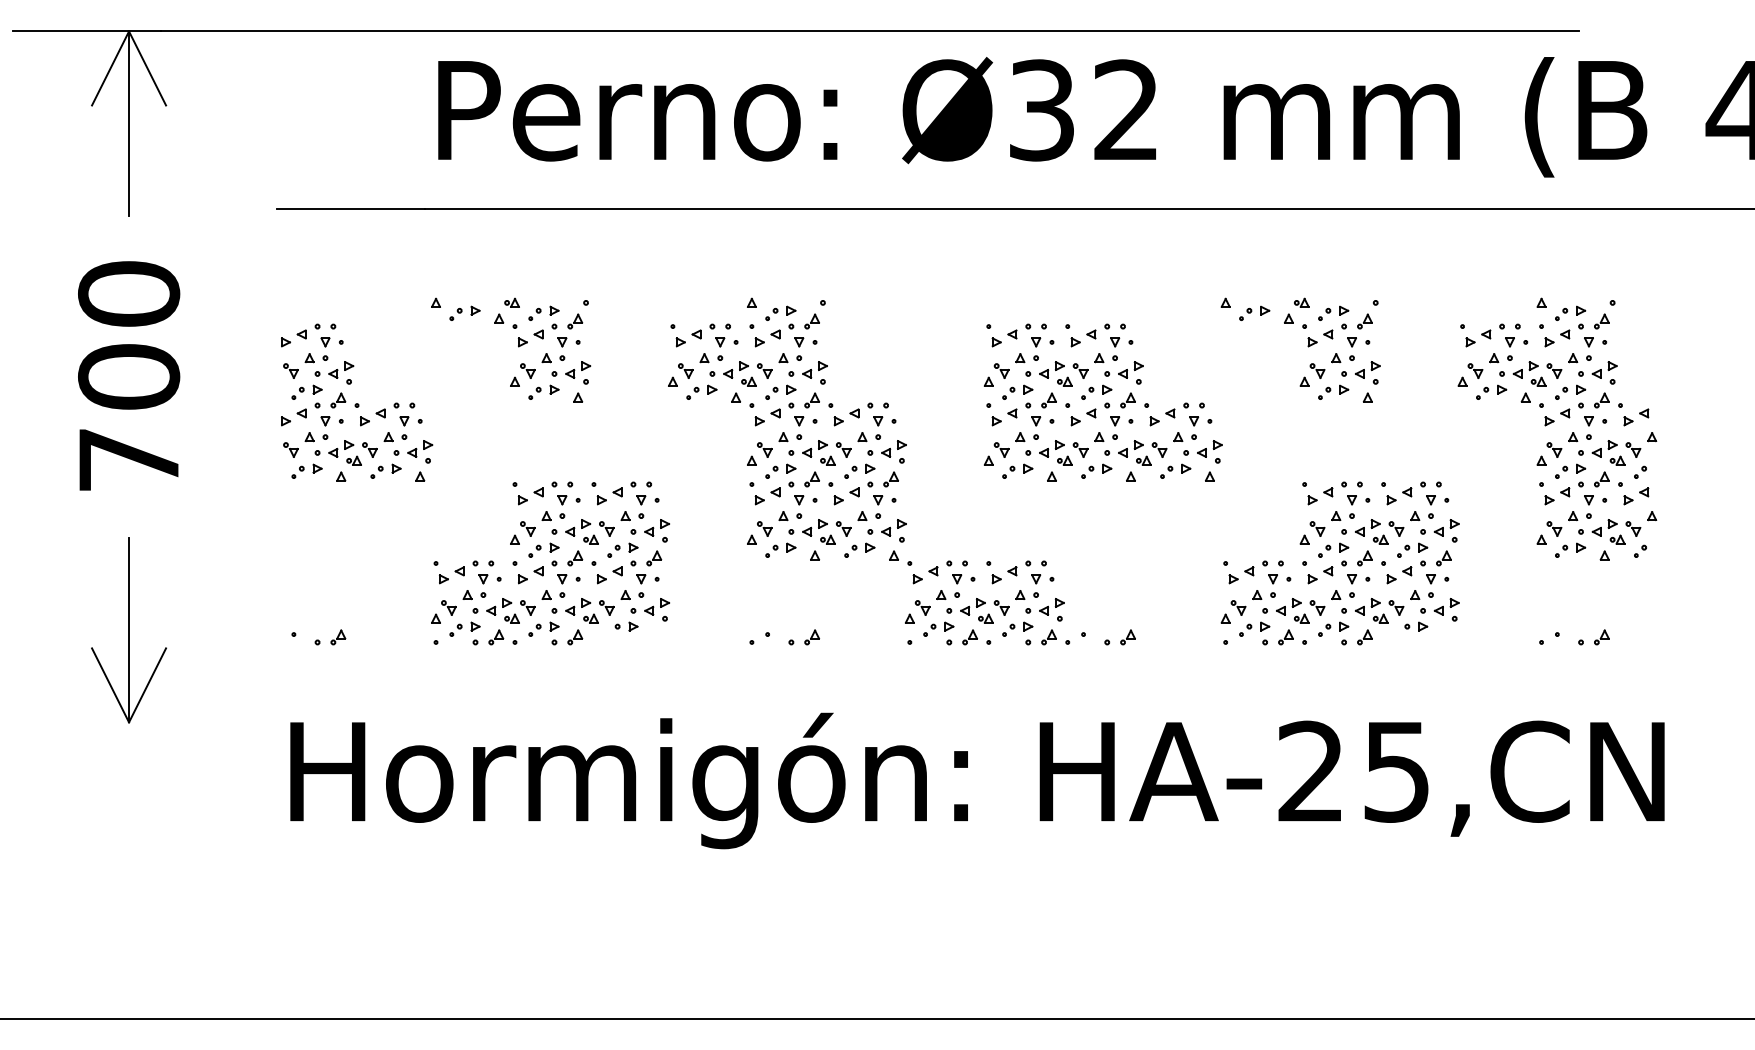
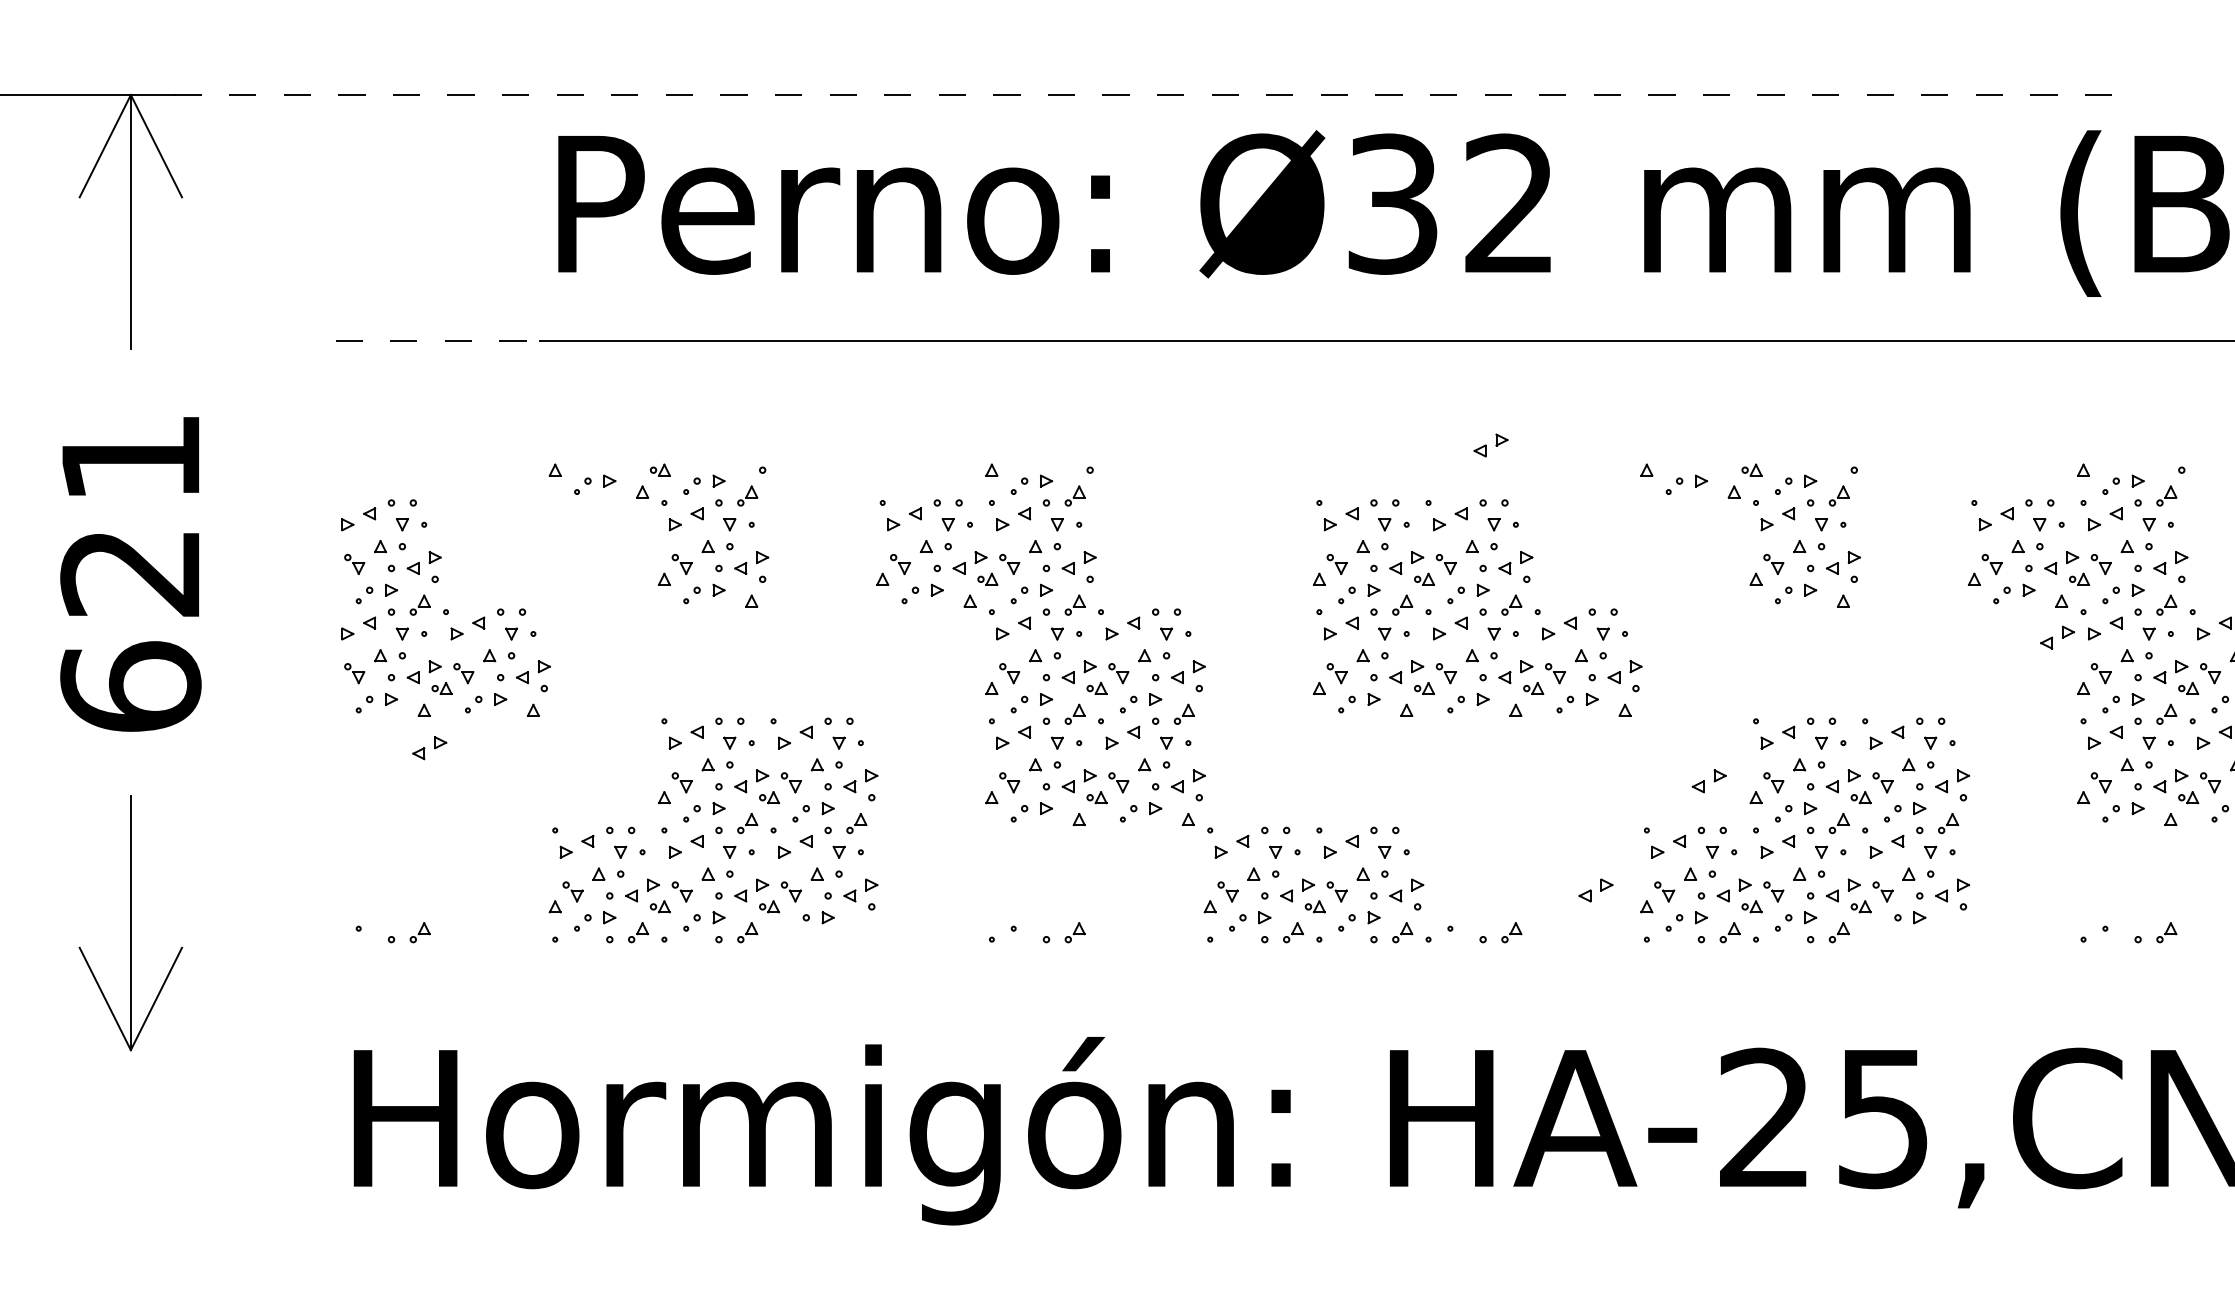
line: (870, 31) -> (1155, 95), solid -> dashed
line: (351, 209) -> (438, 341), solid -> dashed
part: (1112, 284) -> (1490, 444), added
text: (129, 376) -> (131, 571), 700 -> 621
part: (1522, 423) -> (2057, 636), added
part: (345, 503) -> (430, 747), added
part: (1270, 527) -> (1708, 780), added
part: (1188, 606) -> (1595, 889), added

